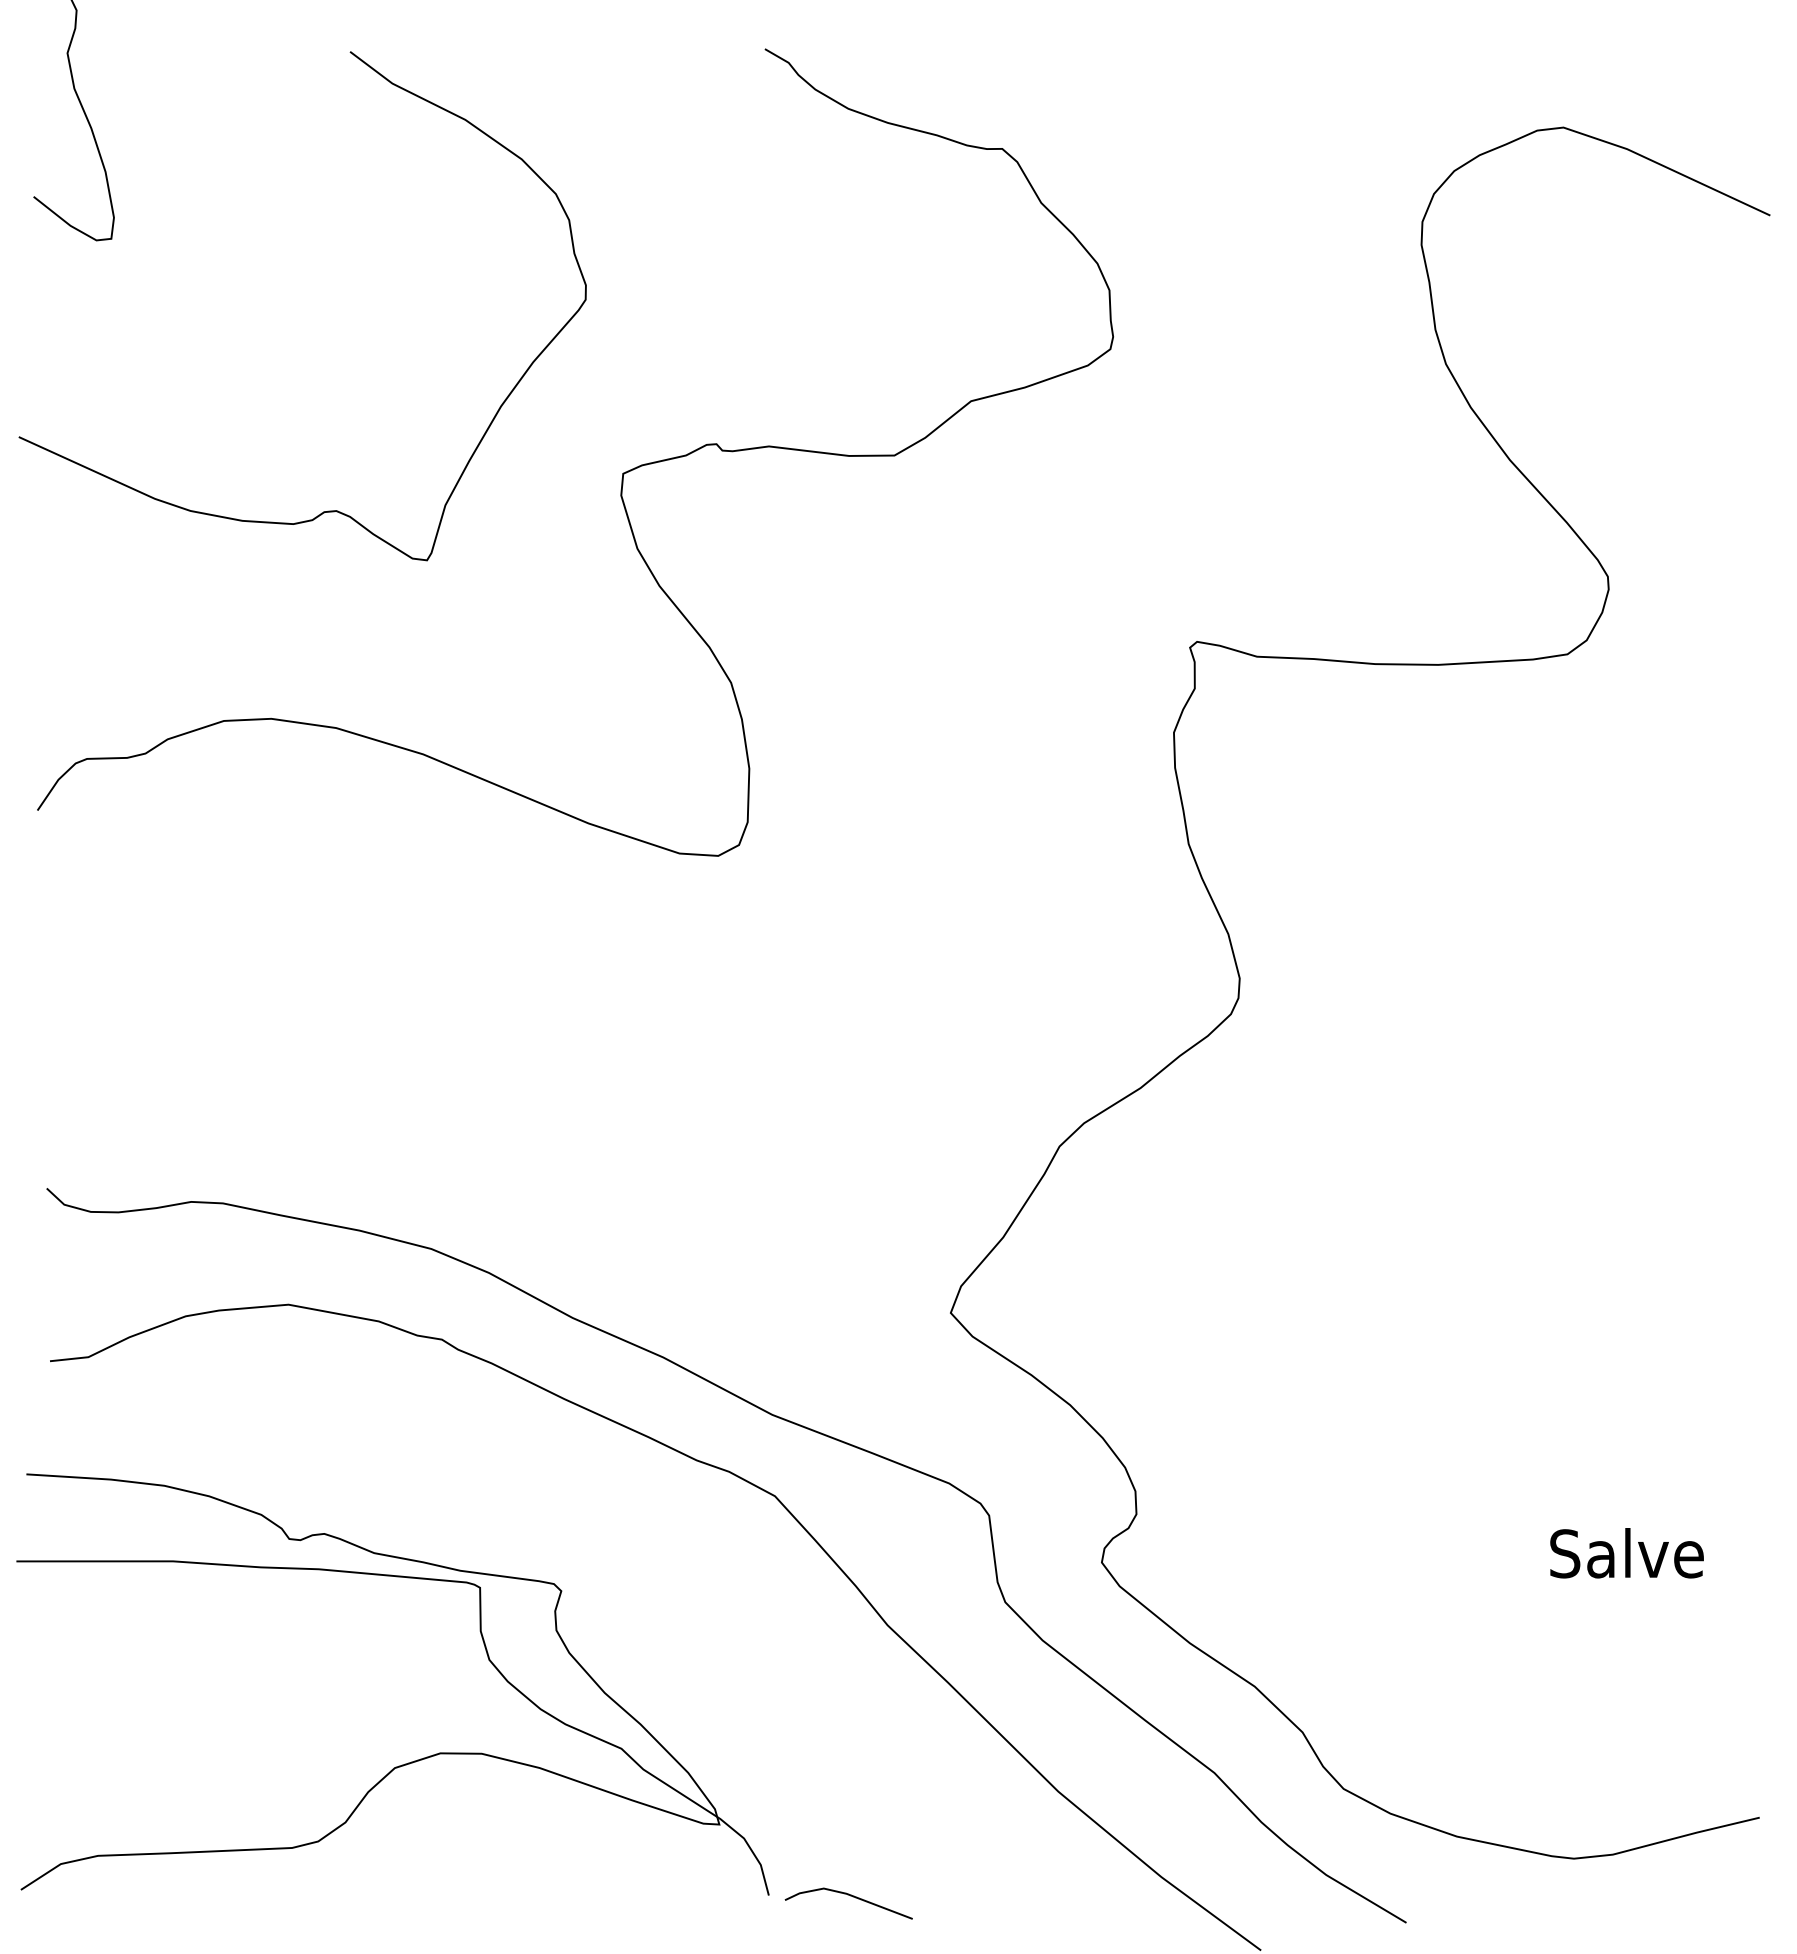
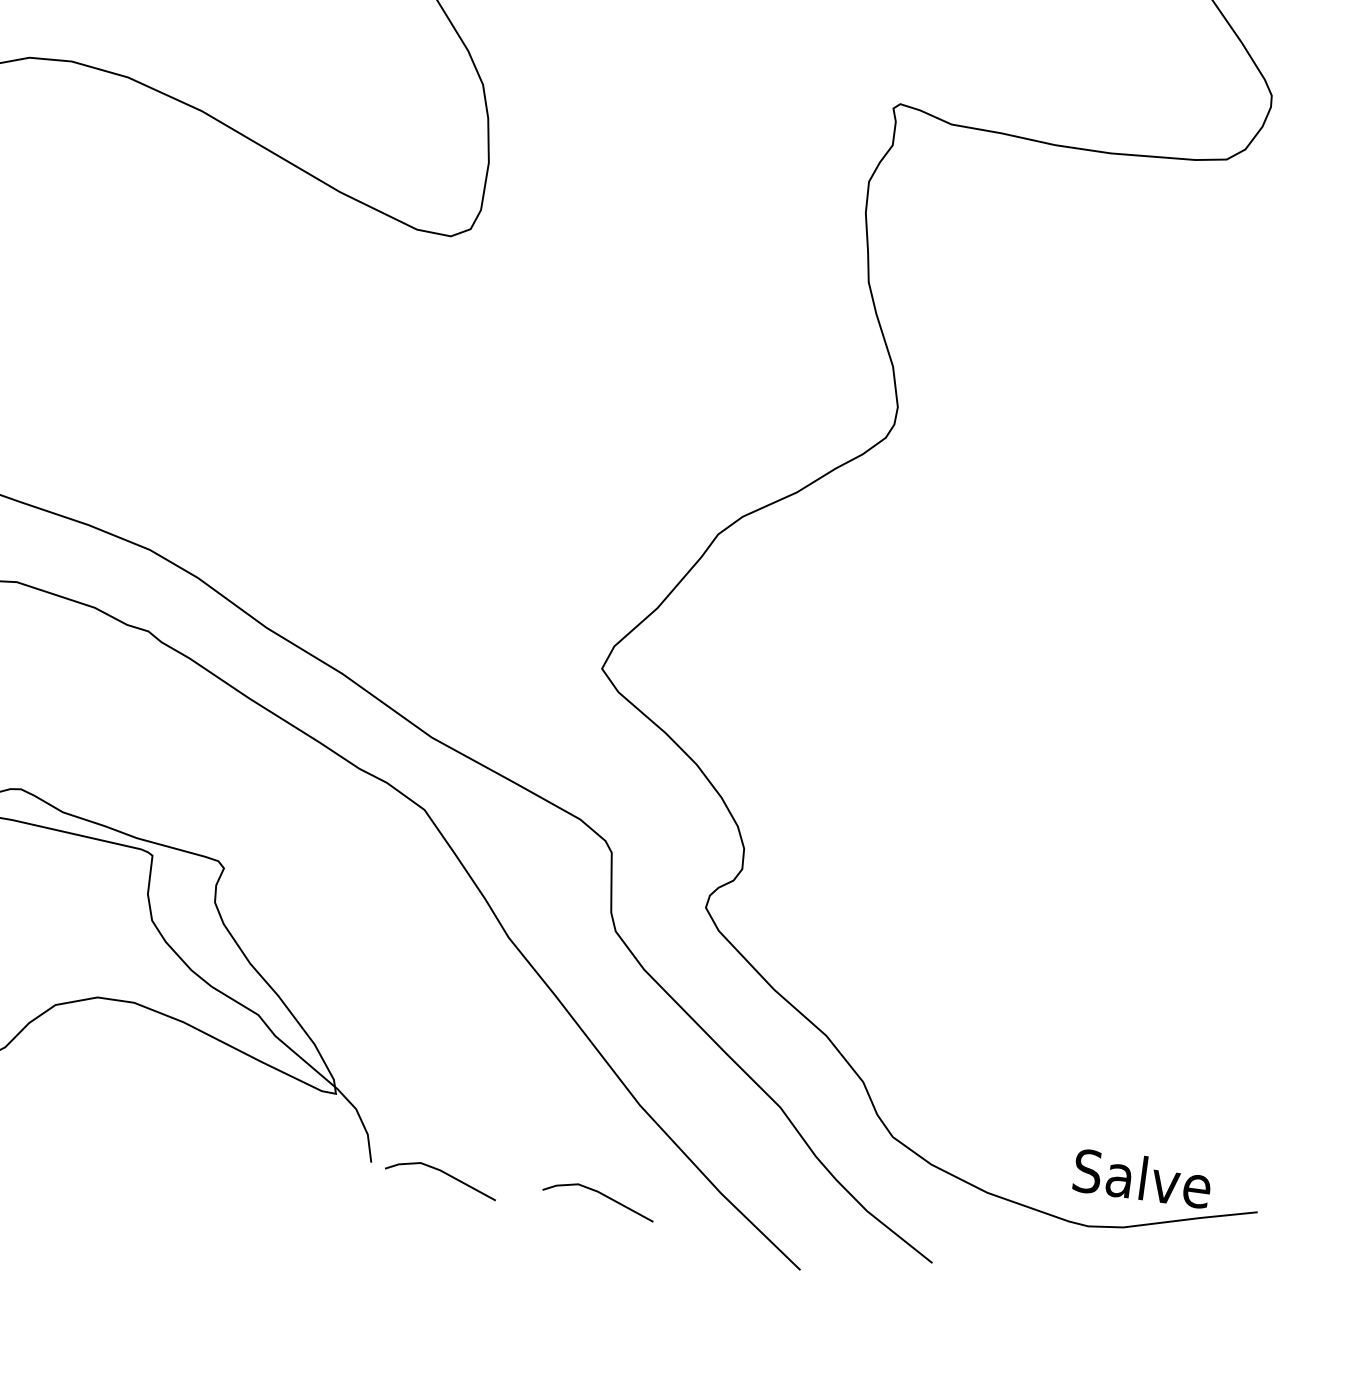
text: (1626, 1553) -> (1142, 1178), moved
line: (1028, 1896) -> (600, 1194), added

